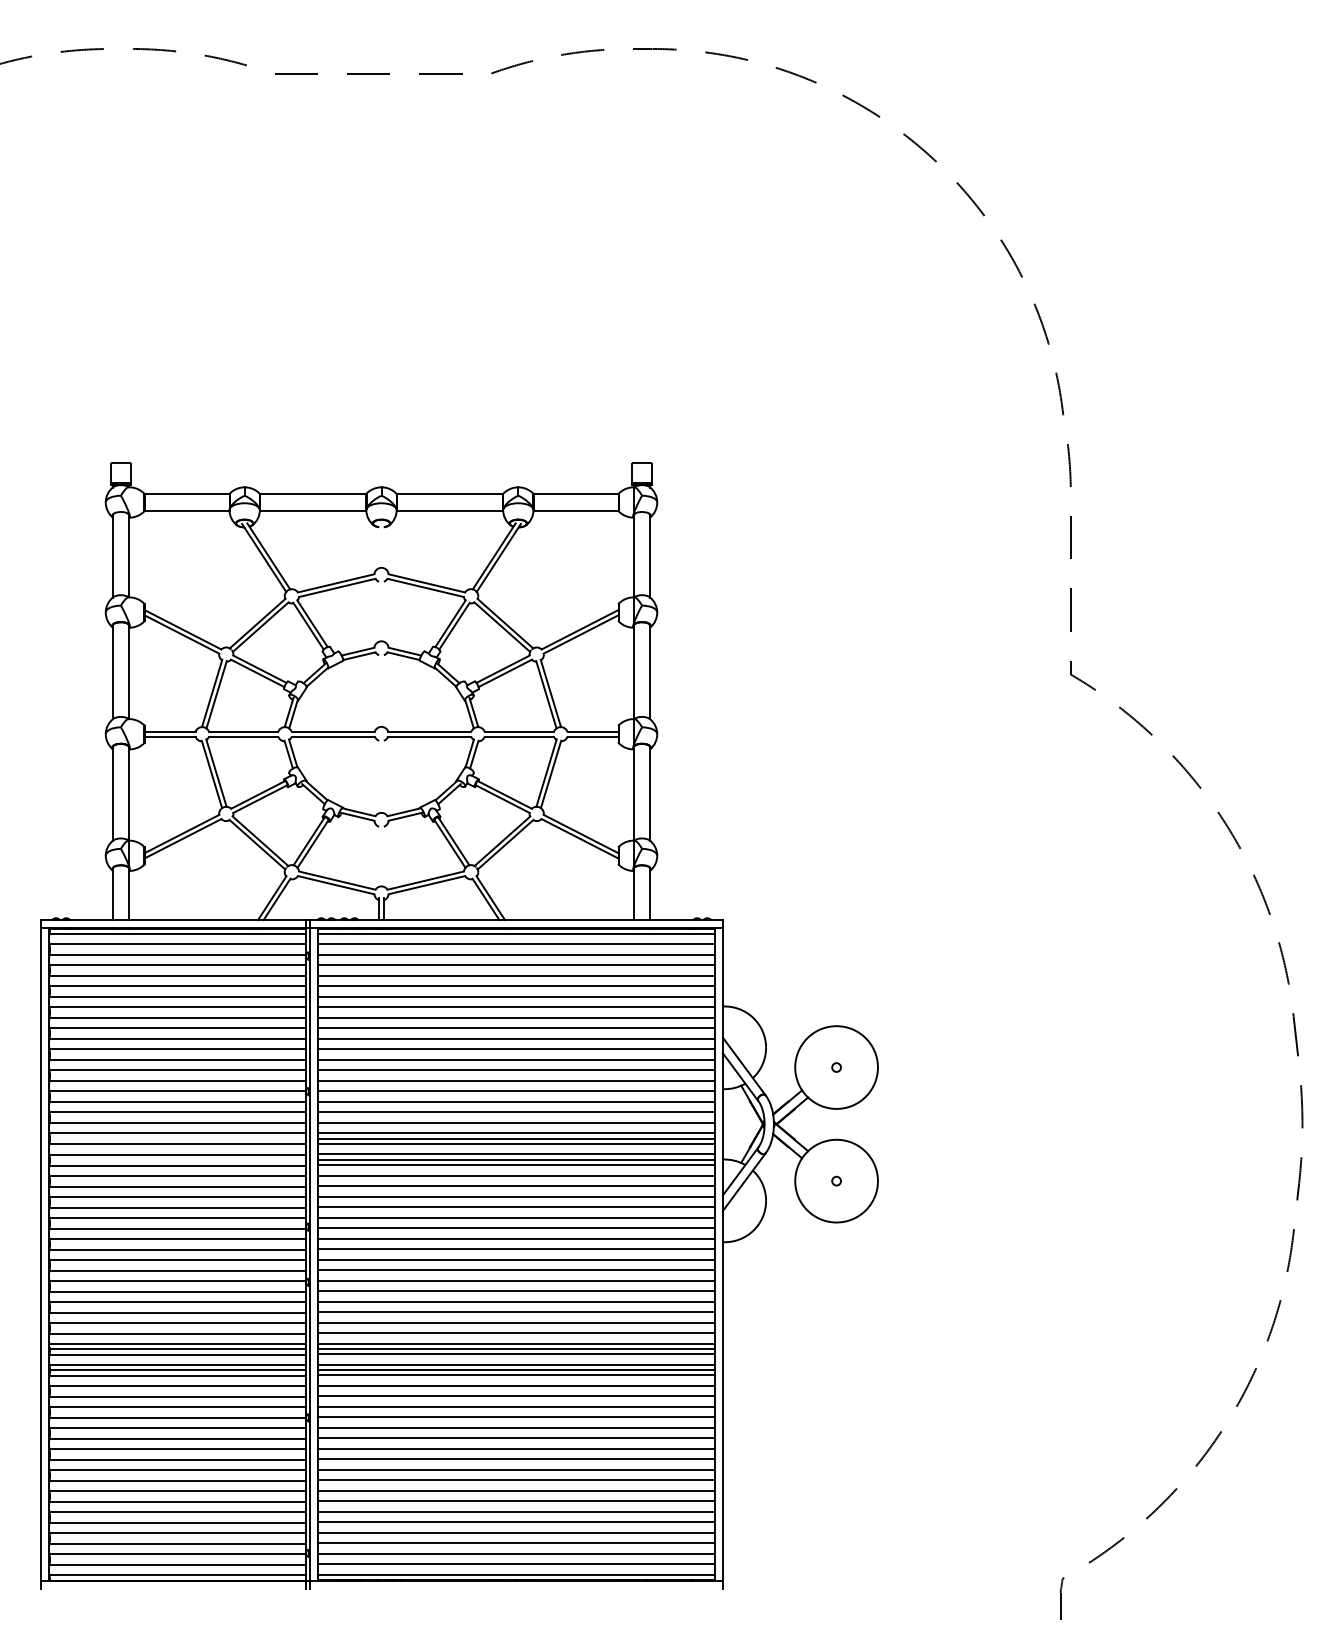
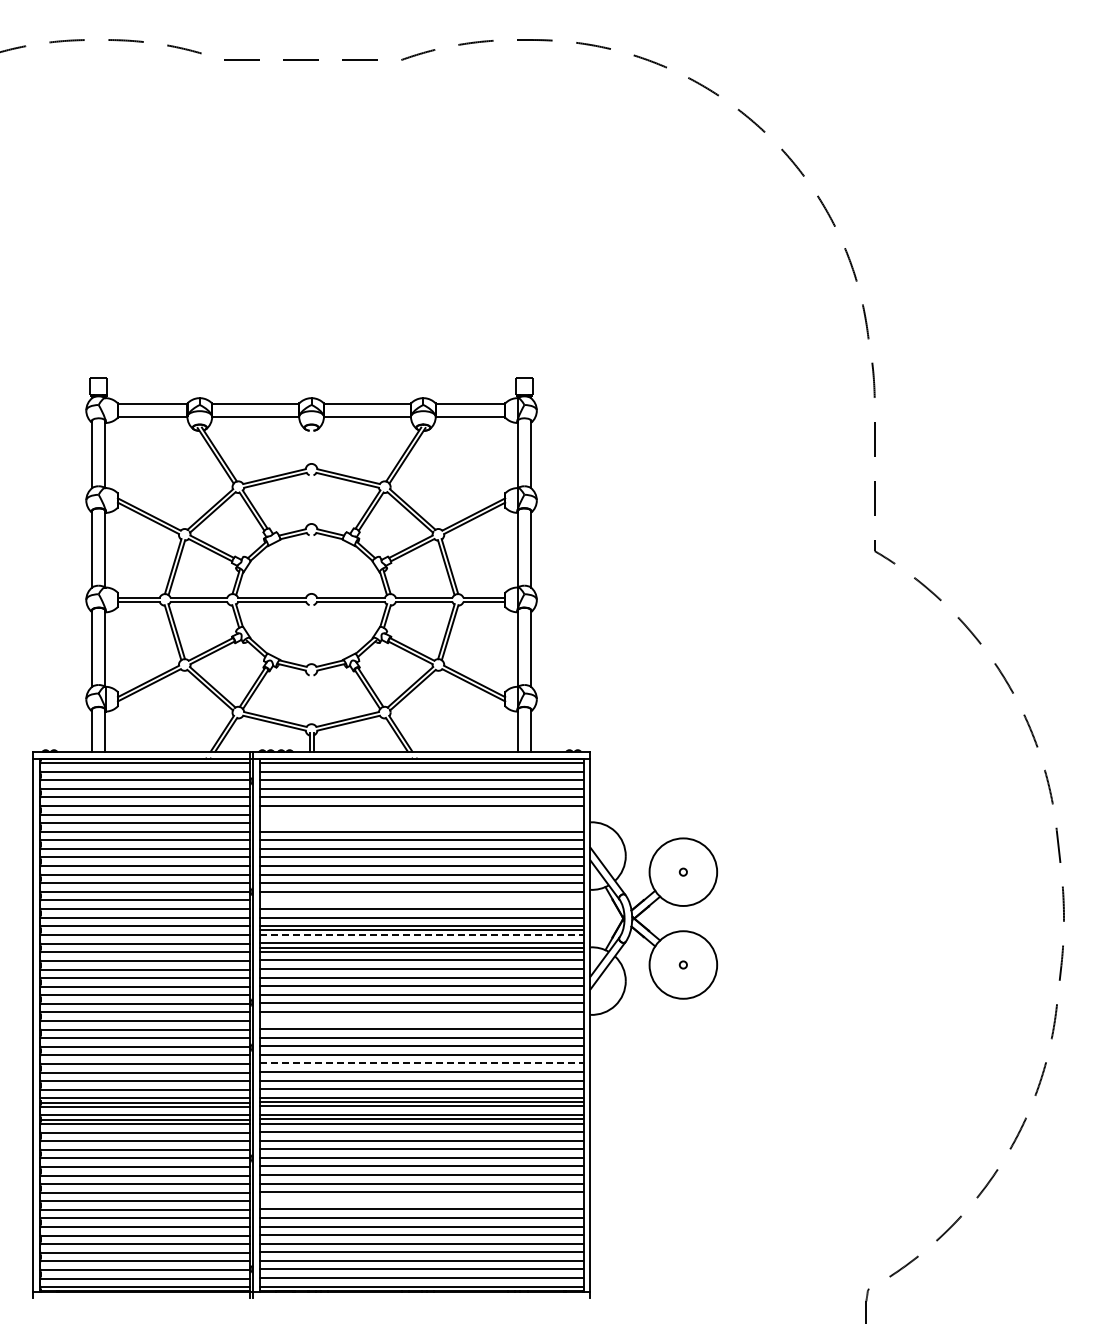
line: (516, 996) -> (421, 814), removed
line: (516, 1007) -> (421, 823), removed
line: (516, 1102) -> (421, 900), removed
line: (516, 1143) -> (421, 934), solid -> dashed
line: (516, 1249) -> (421, 1020), removed
line: (516, 1301) -> (421, 1063), solid -> dashed
line: (516, 1469) -> (421, 1200), removed

